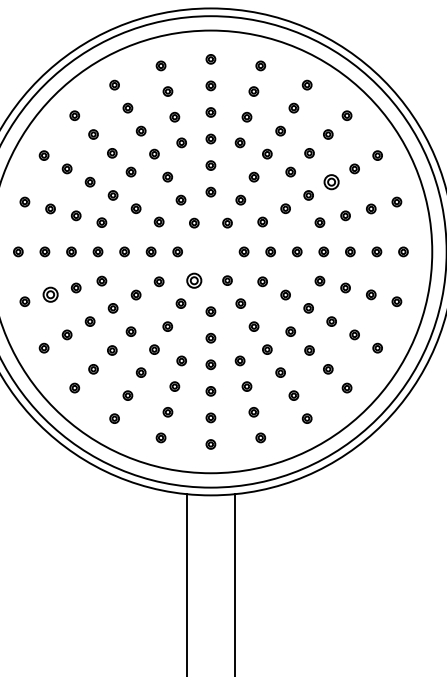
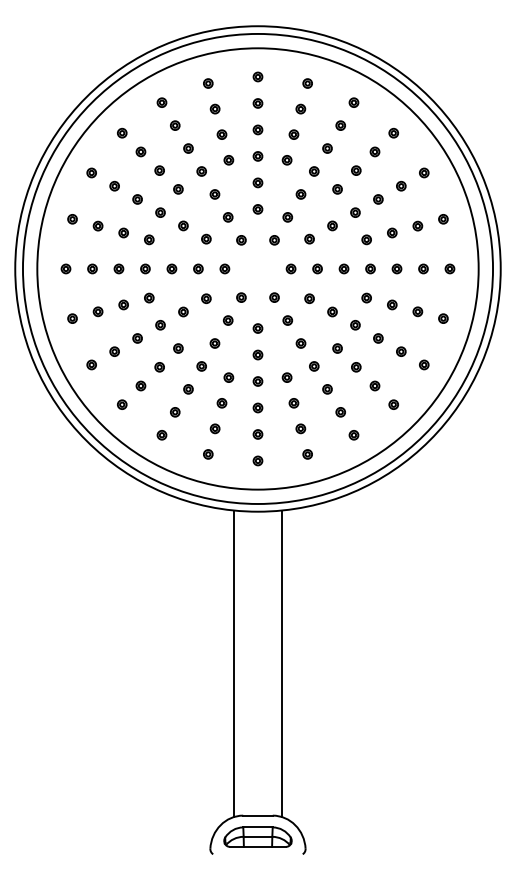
part: (331, 182) -> (378, 199), size x0.62
part: (194, 280) -> (241, 297), size x0.62
part: (49, 294) -> (97, 311), size x0.62

